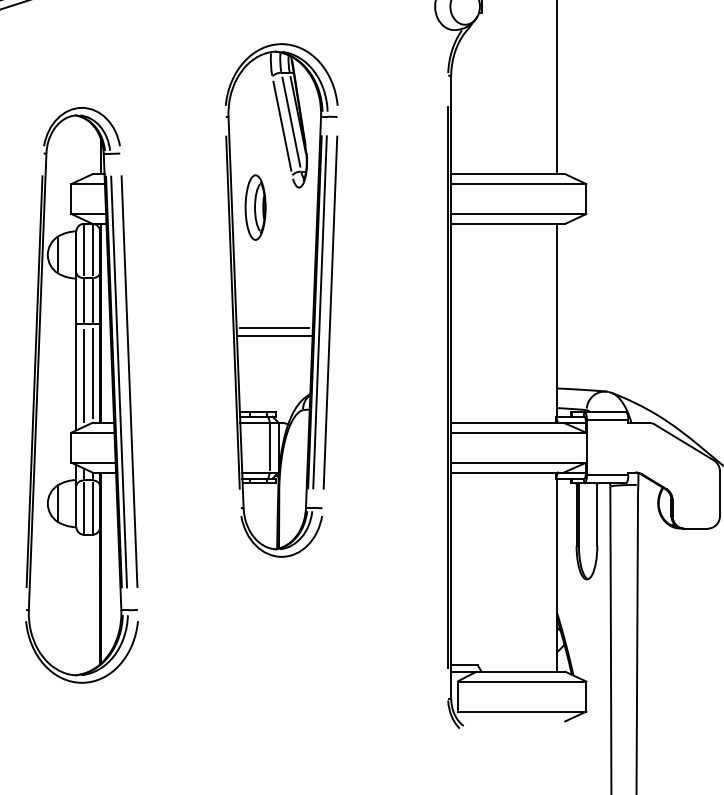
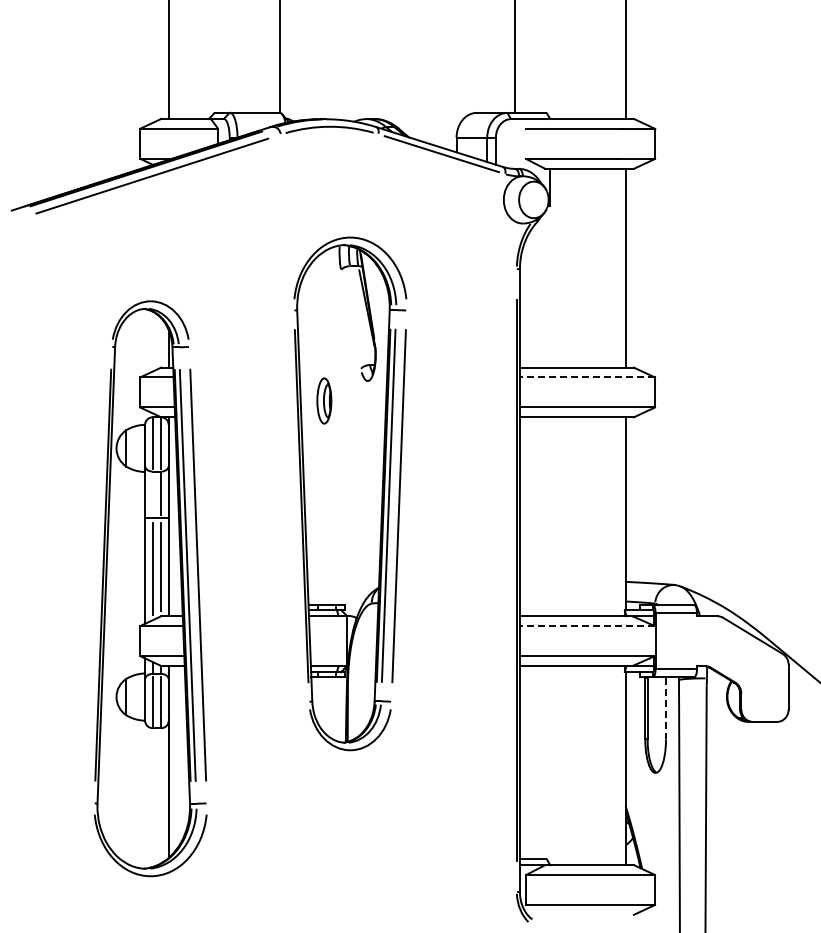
line: (291, 122) -> (360, 315), removed
line: (282, 126) -> (351, 319), removed
line: (518, 184) -> (587, 377), solid -> dashed
part: (255, 207) -> (324, 400), size x0.7
line: (83, 301) -> (152, 494), removed
line: (274, 328) -> (343, 521), removed
line: (274, 336) -> (343, 529), removed
line: (517, 433) -> (586, 626), solid -> dashed
line: (269, 447) -> (338, 640), removed
line: (597, 516) -> (666, 709), solid -> dashed

